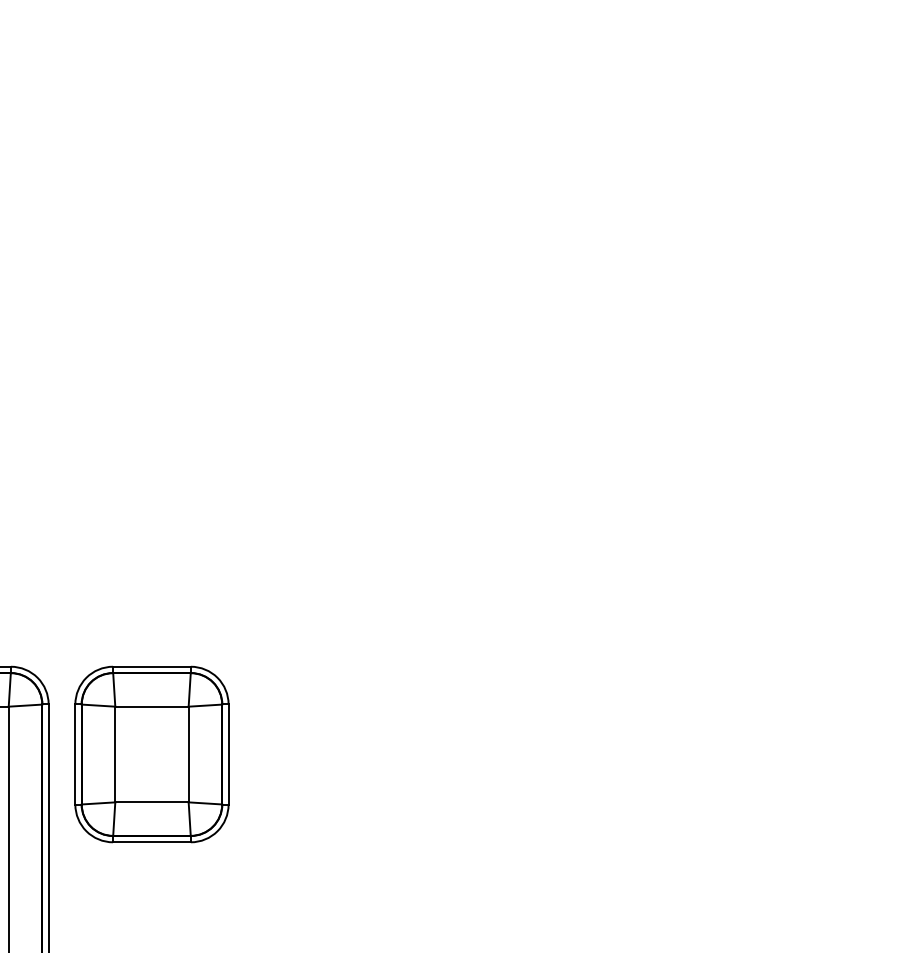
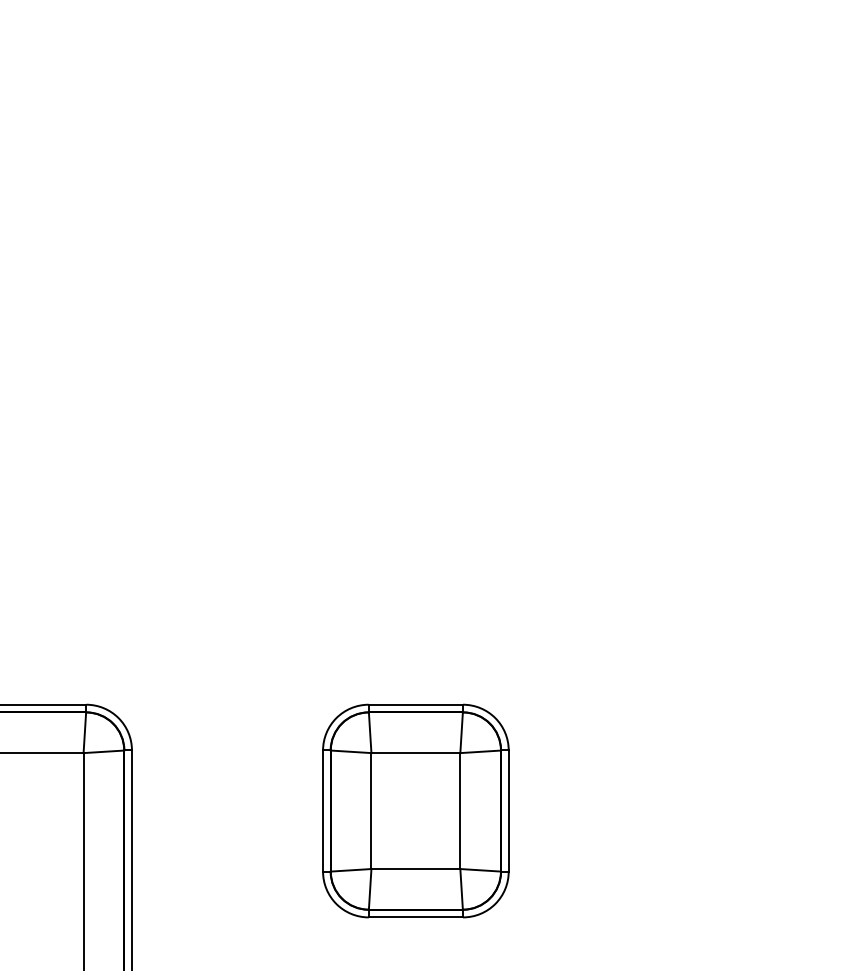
part: (151, 754) -> (415, 811), moved

